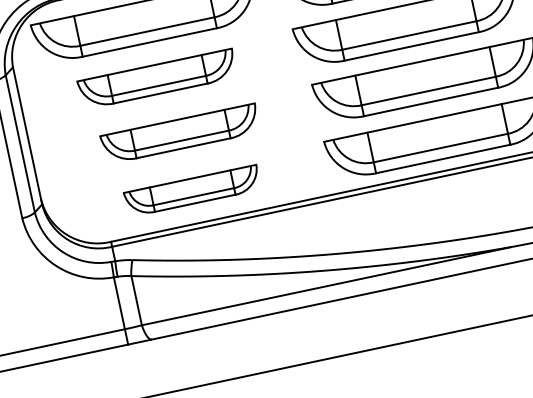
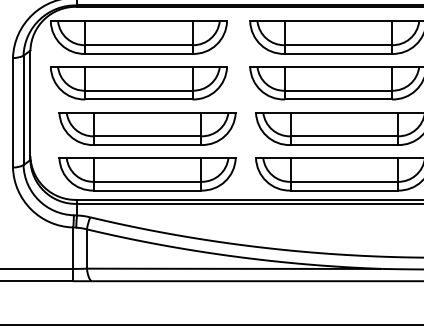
part: (157, 79) -> (138, 83), size x1.43
part: (180, 133) -> (147, 128), size x1.43
part: (192, 191) -> (147, 174), size x1.67

